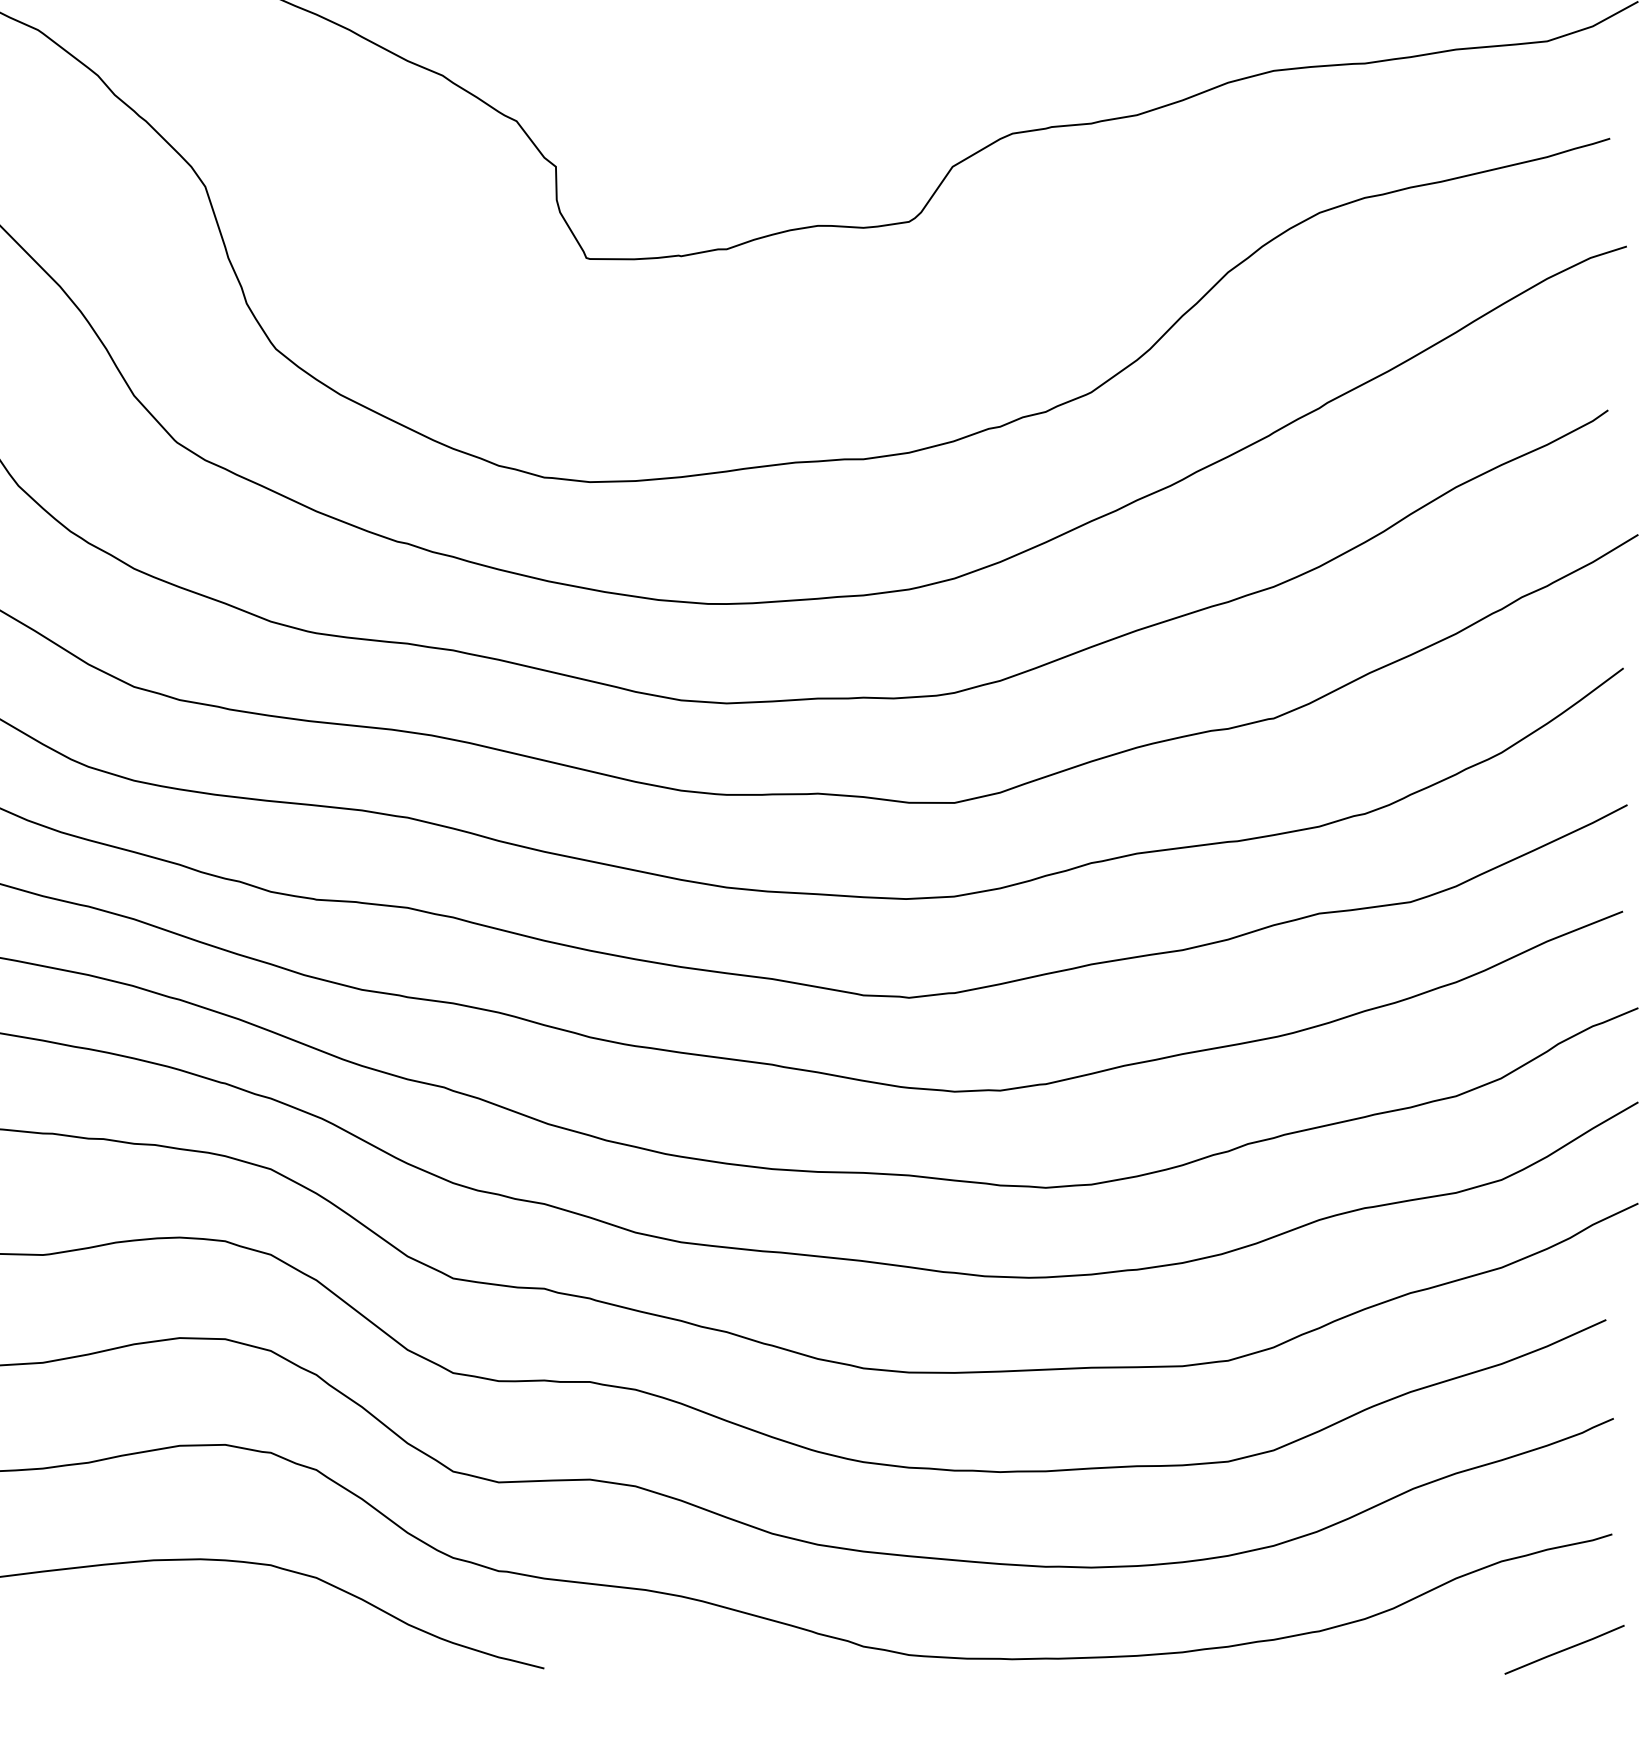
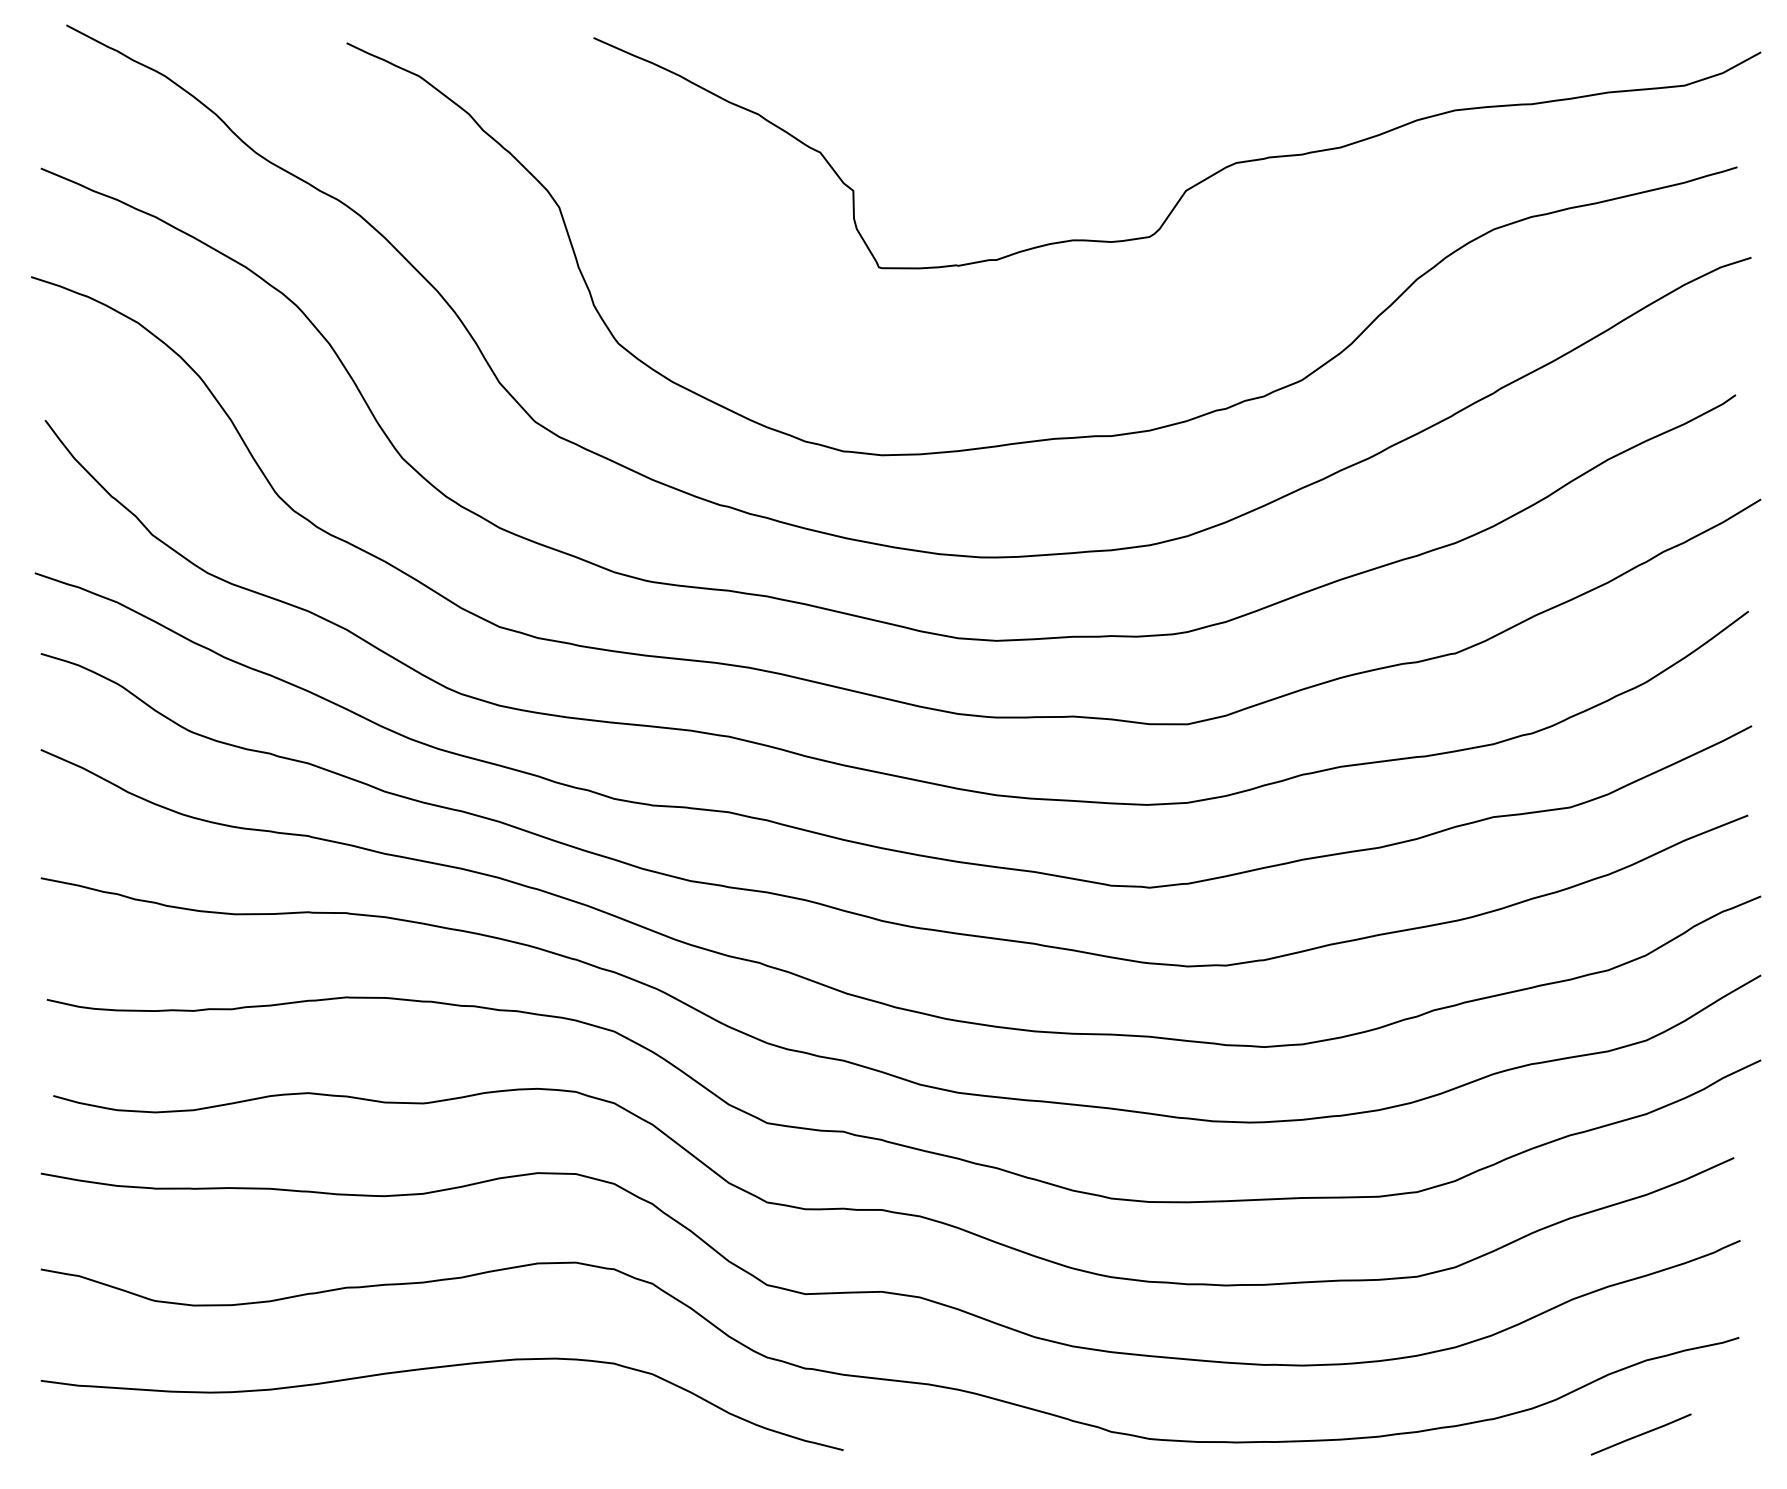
line: (1563, 1649) -> (1640, 1434), moved

